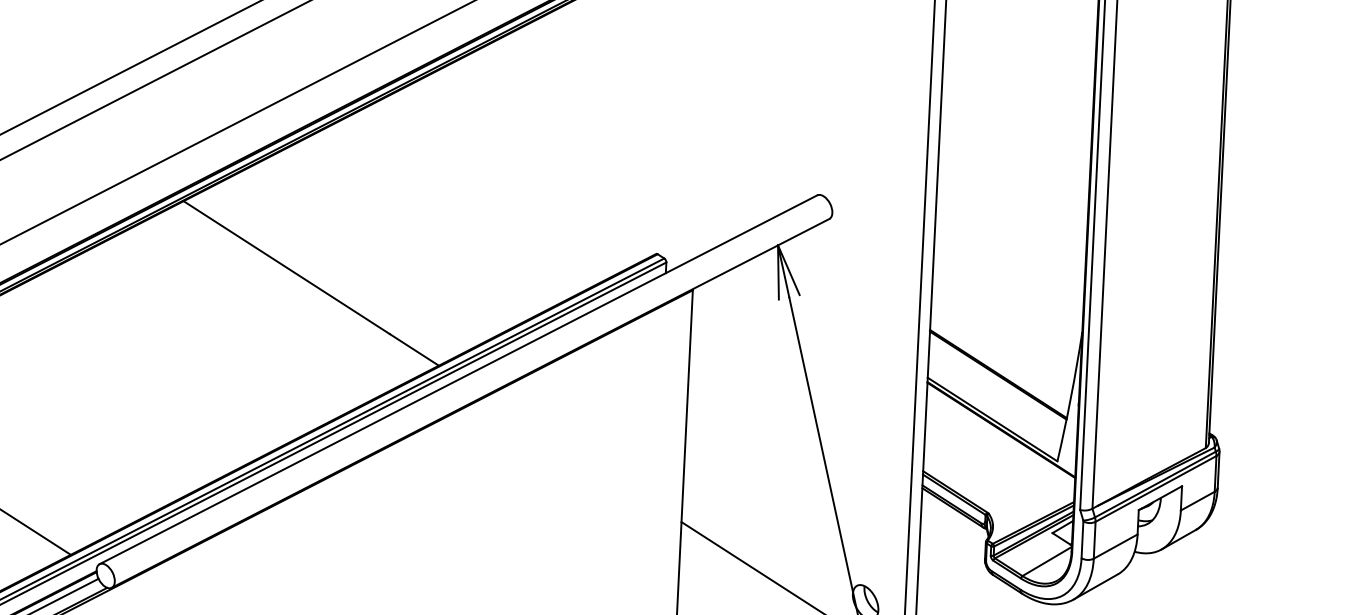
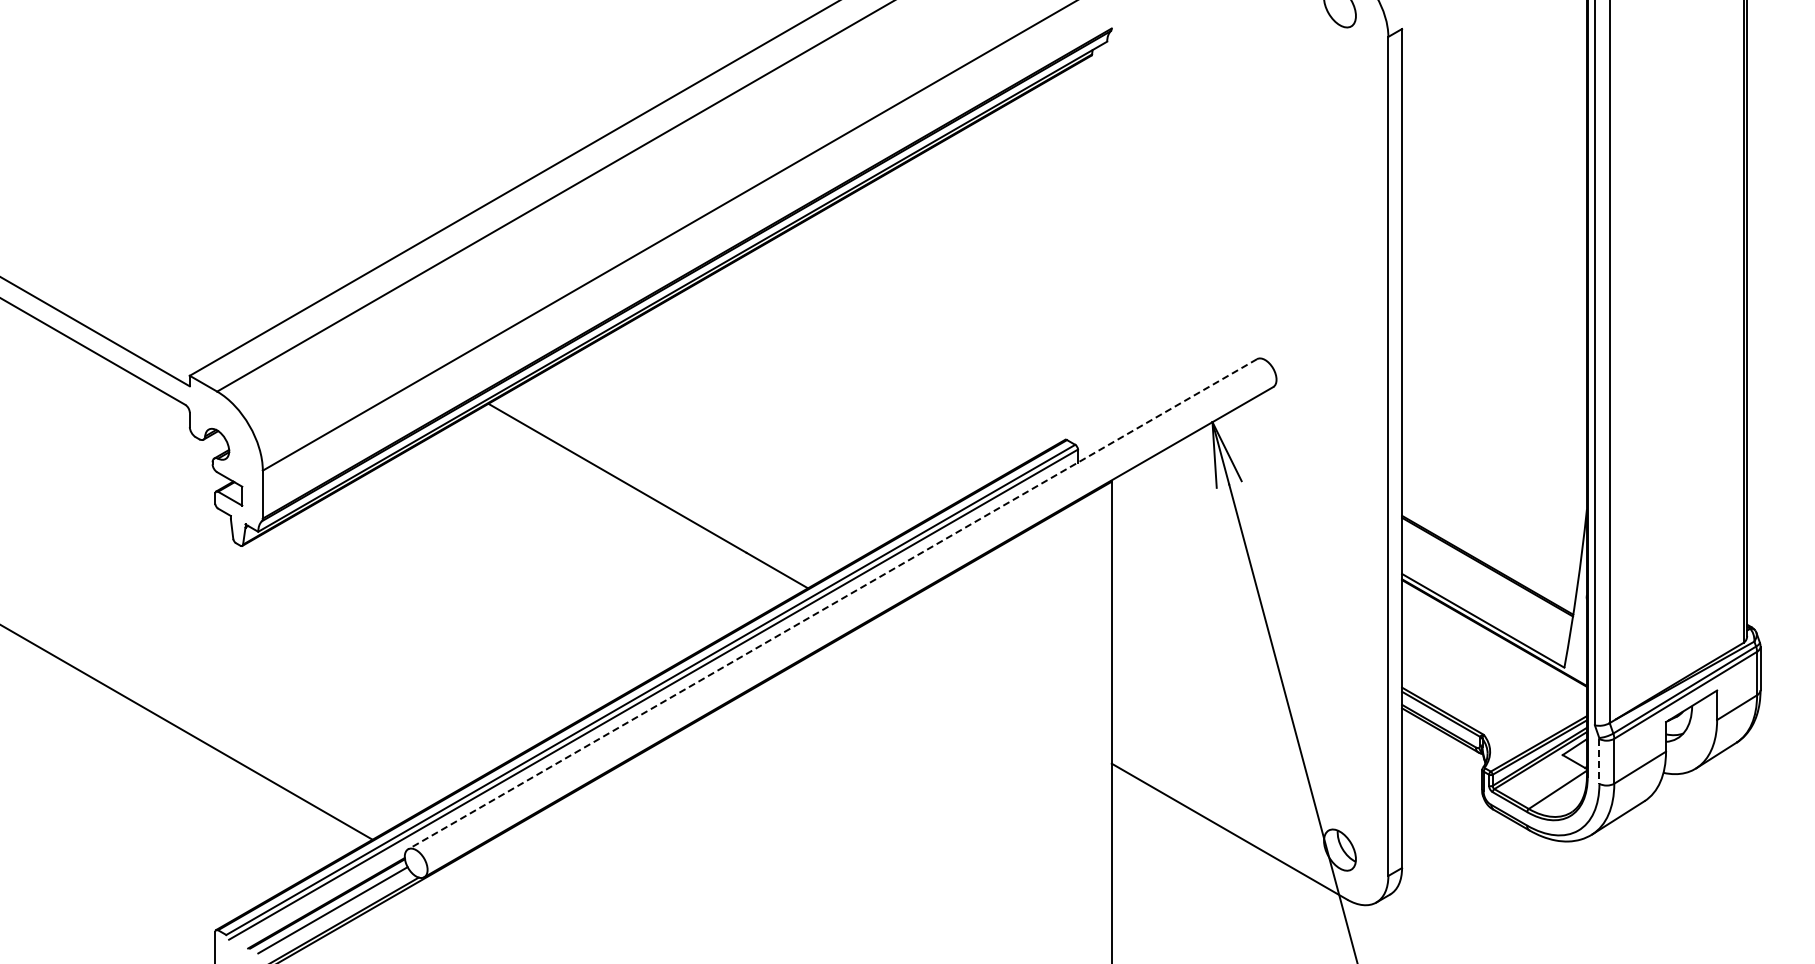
line: (458, 379) -> (832, 604), solid -> dashed
line: (1082, 539) -> (1599, 761), solid -> dashed

